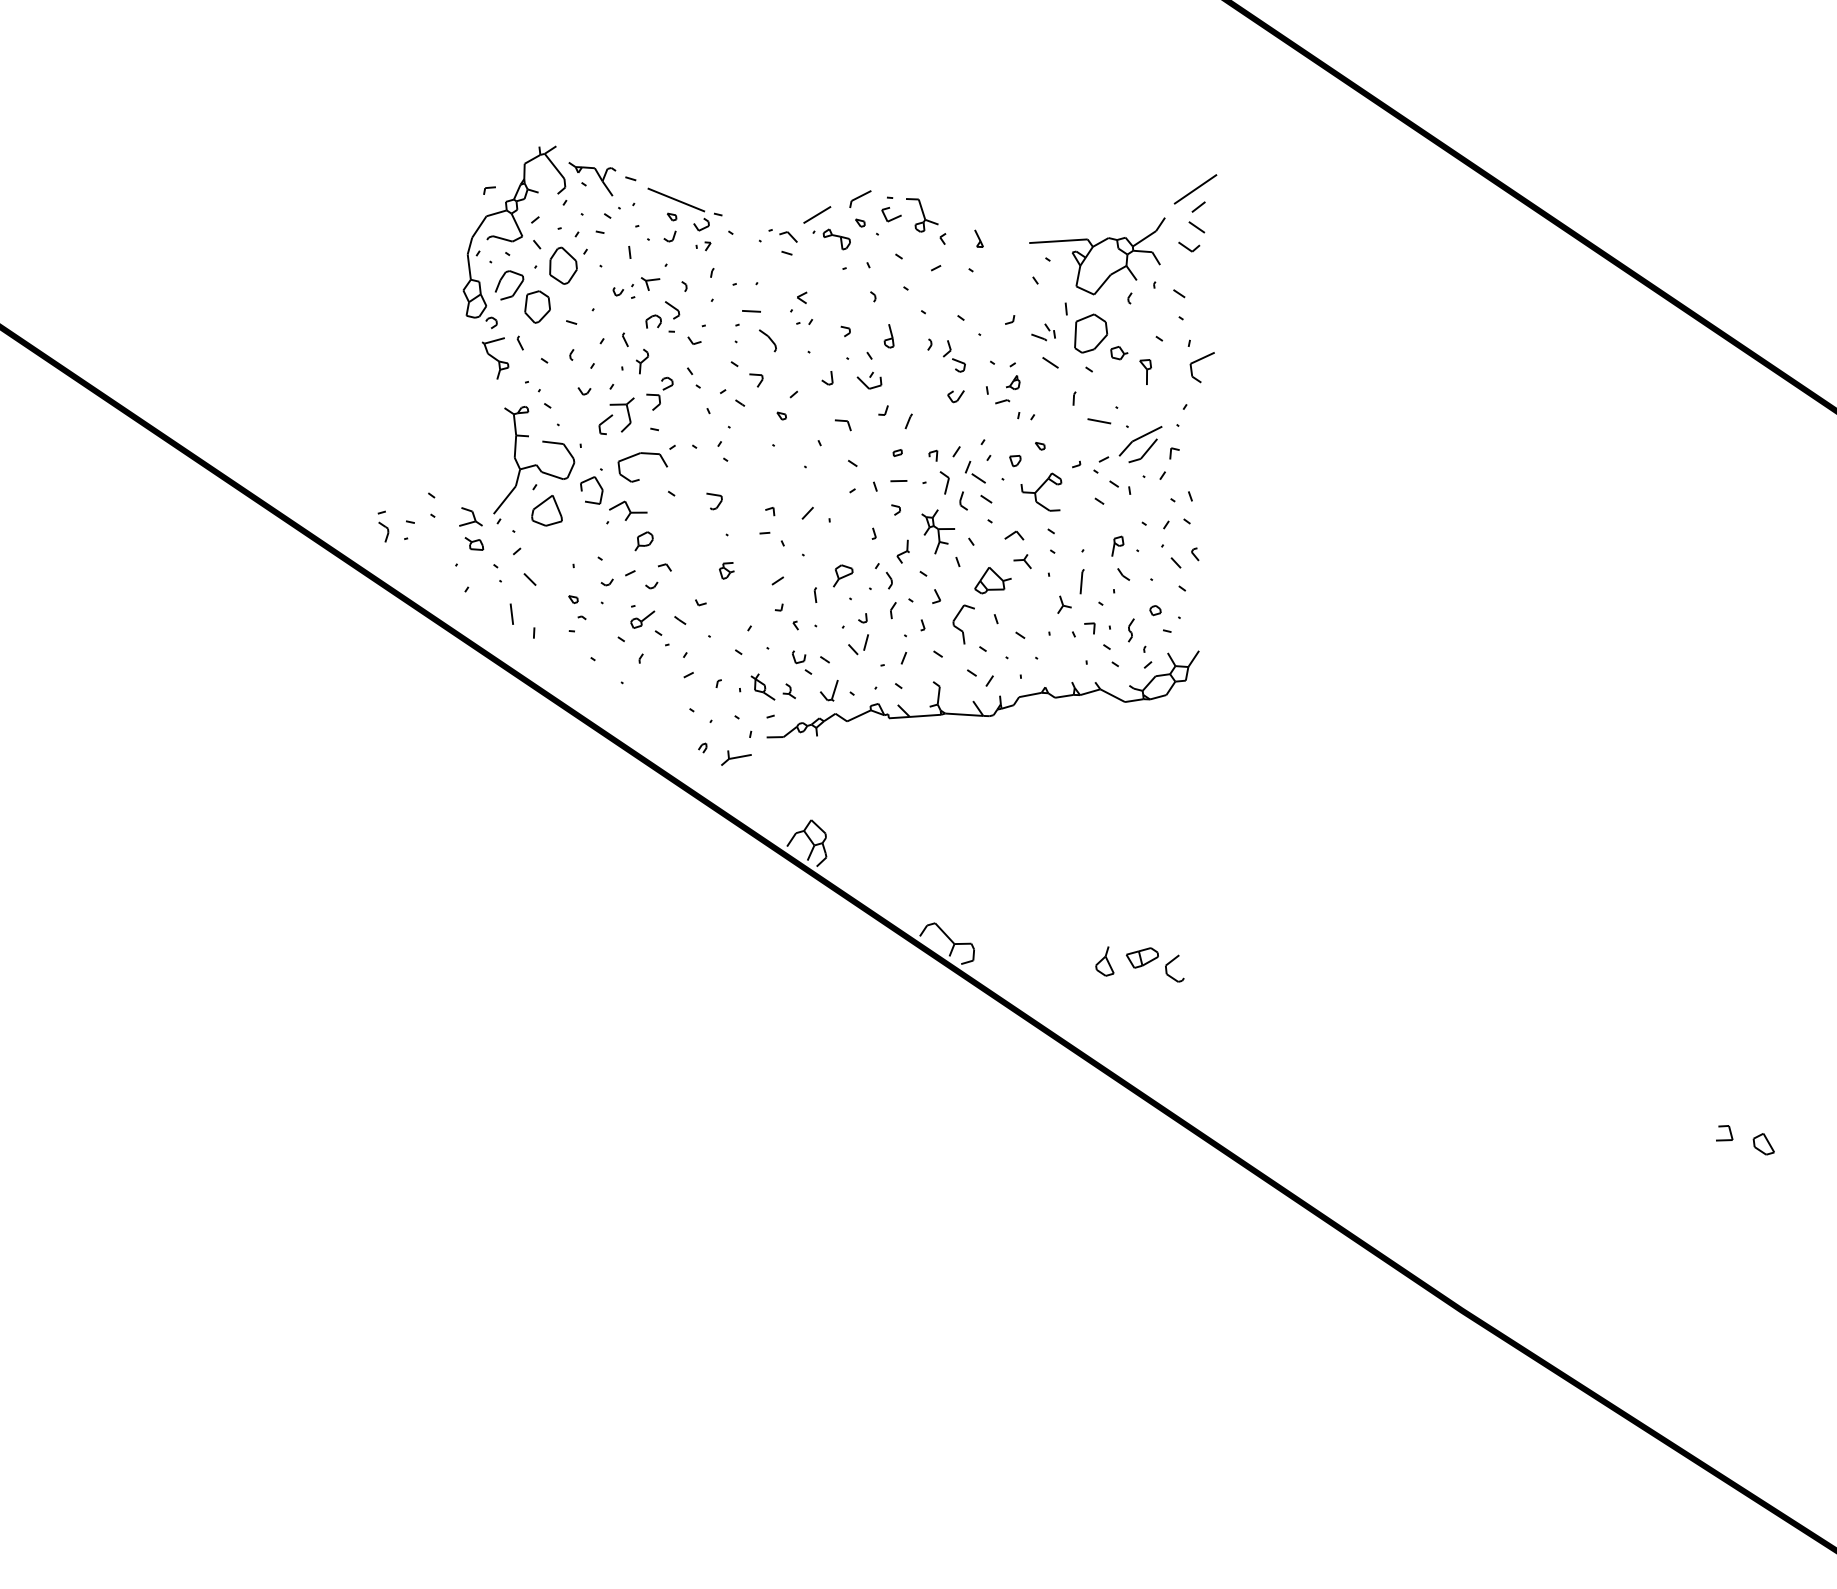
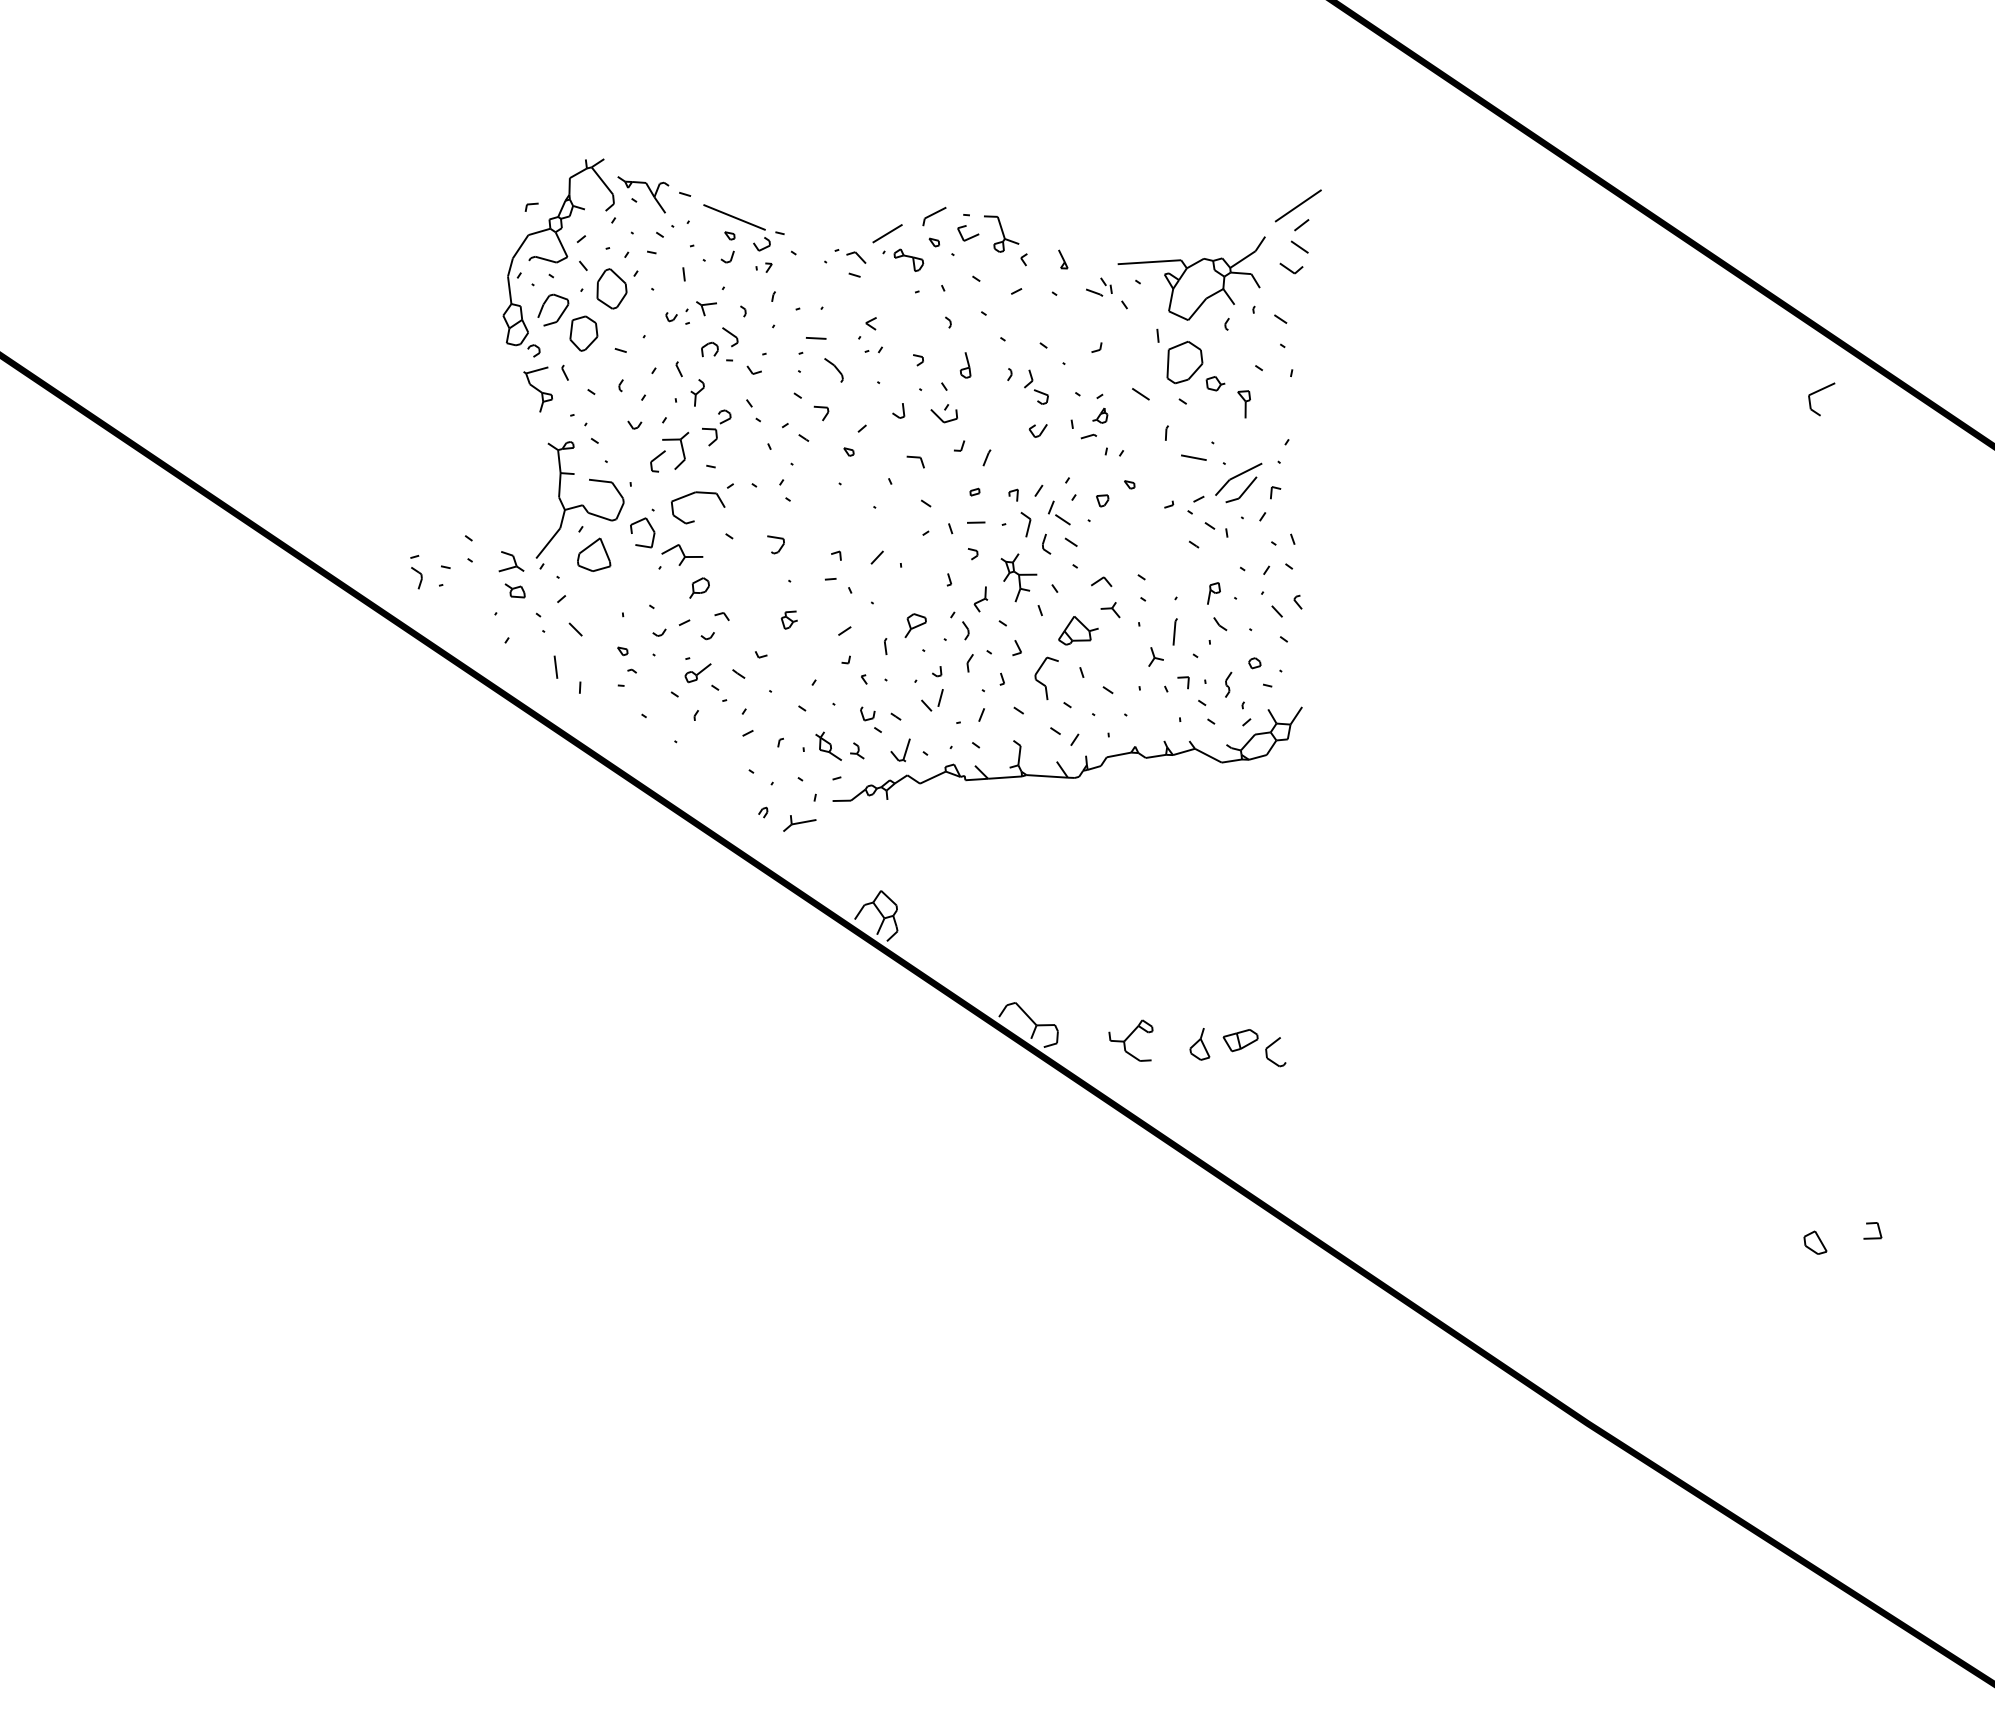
part: (1043, 331) -> (1099, 286), moved
part: (1198, 361) -> (1817, 392), moved
part: (1040, 491) -> (1130, 1040), moved
part: (1763, 1143) -> (1815, 1242), moved

